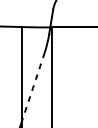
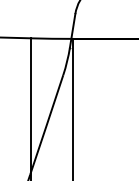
arc: (32, 88) -> (46, 124), dashed -> solid

